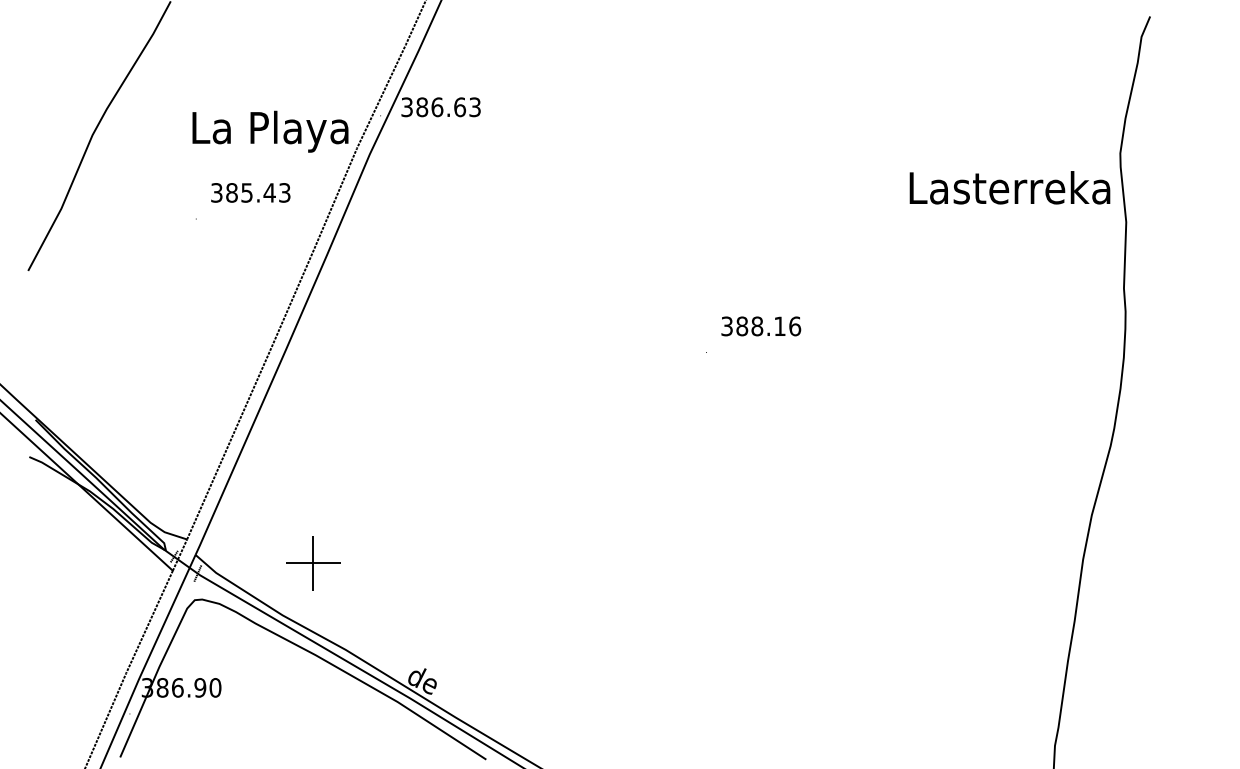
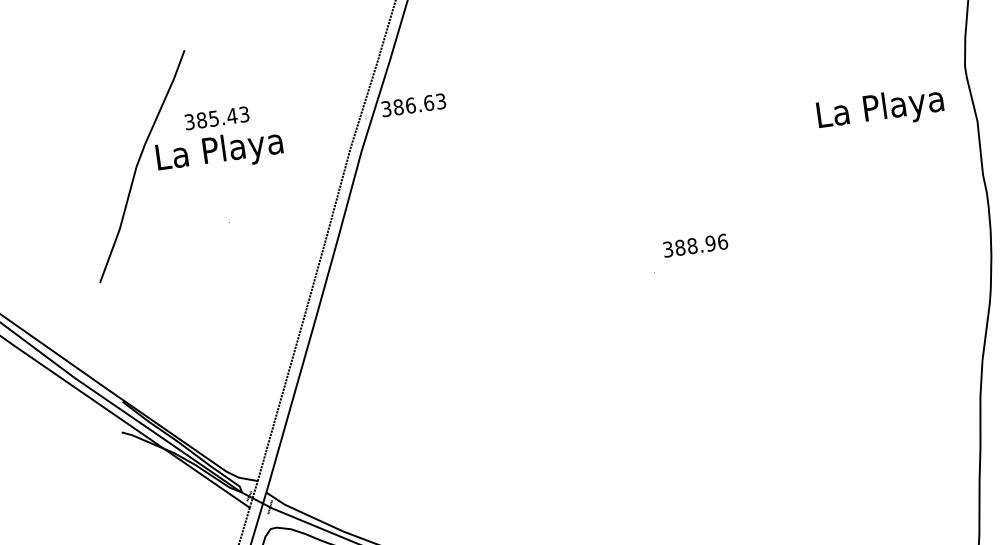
text: (270, 131) -> (219, 151), moved
text: (1009, 191) -> (880, 109), Lasterreka -> La Playa
text: (250, 192) -> (216, 117), moved
text: (779, 326) -> (710, 243), 388.16 -> 388.96
part: (313, 563) -> (362, 486), removed

